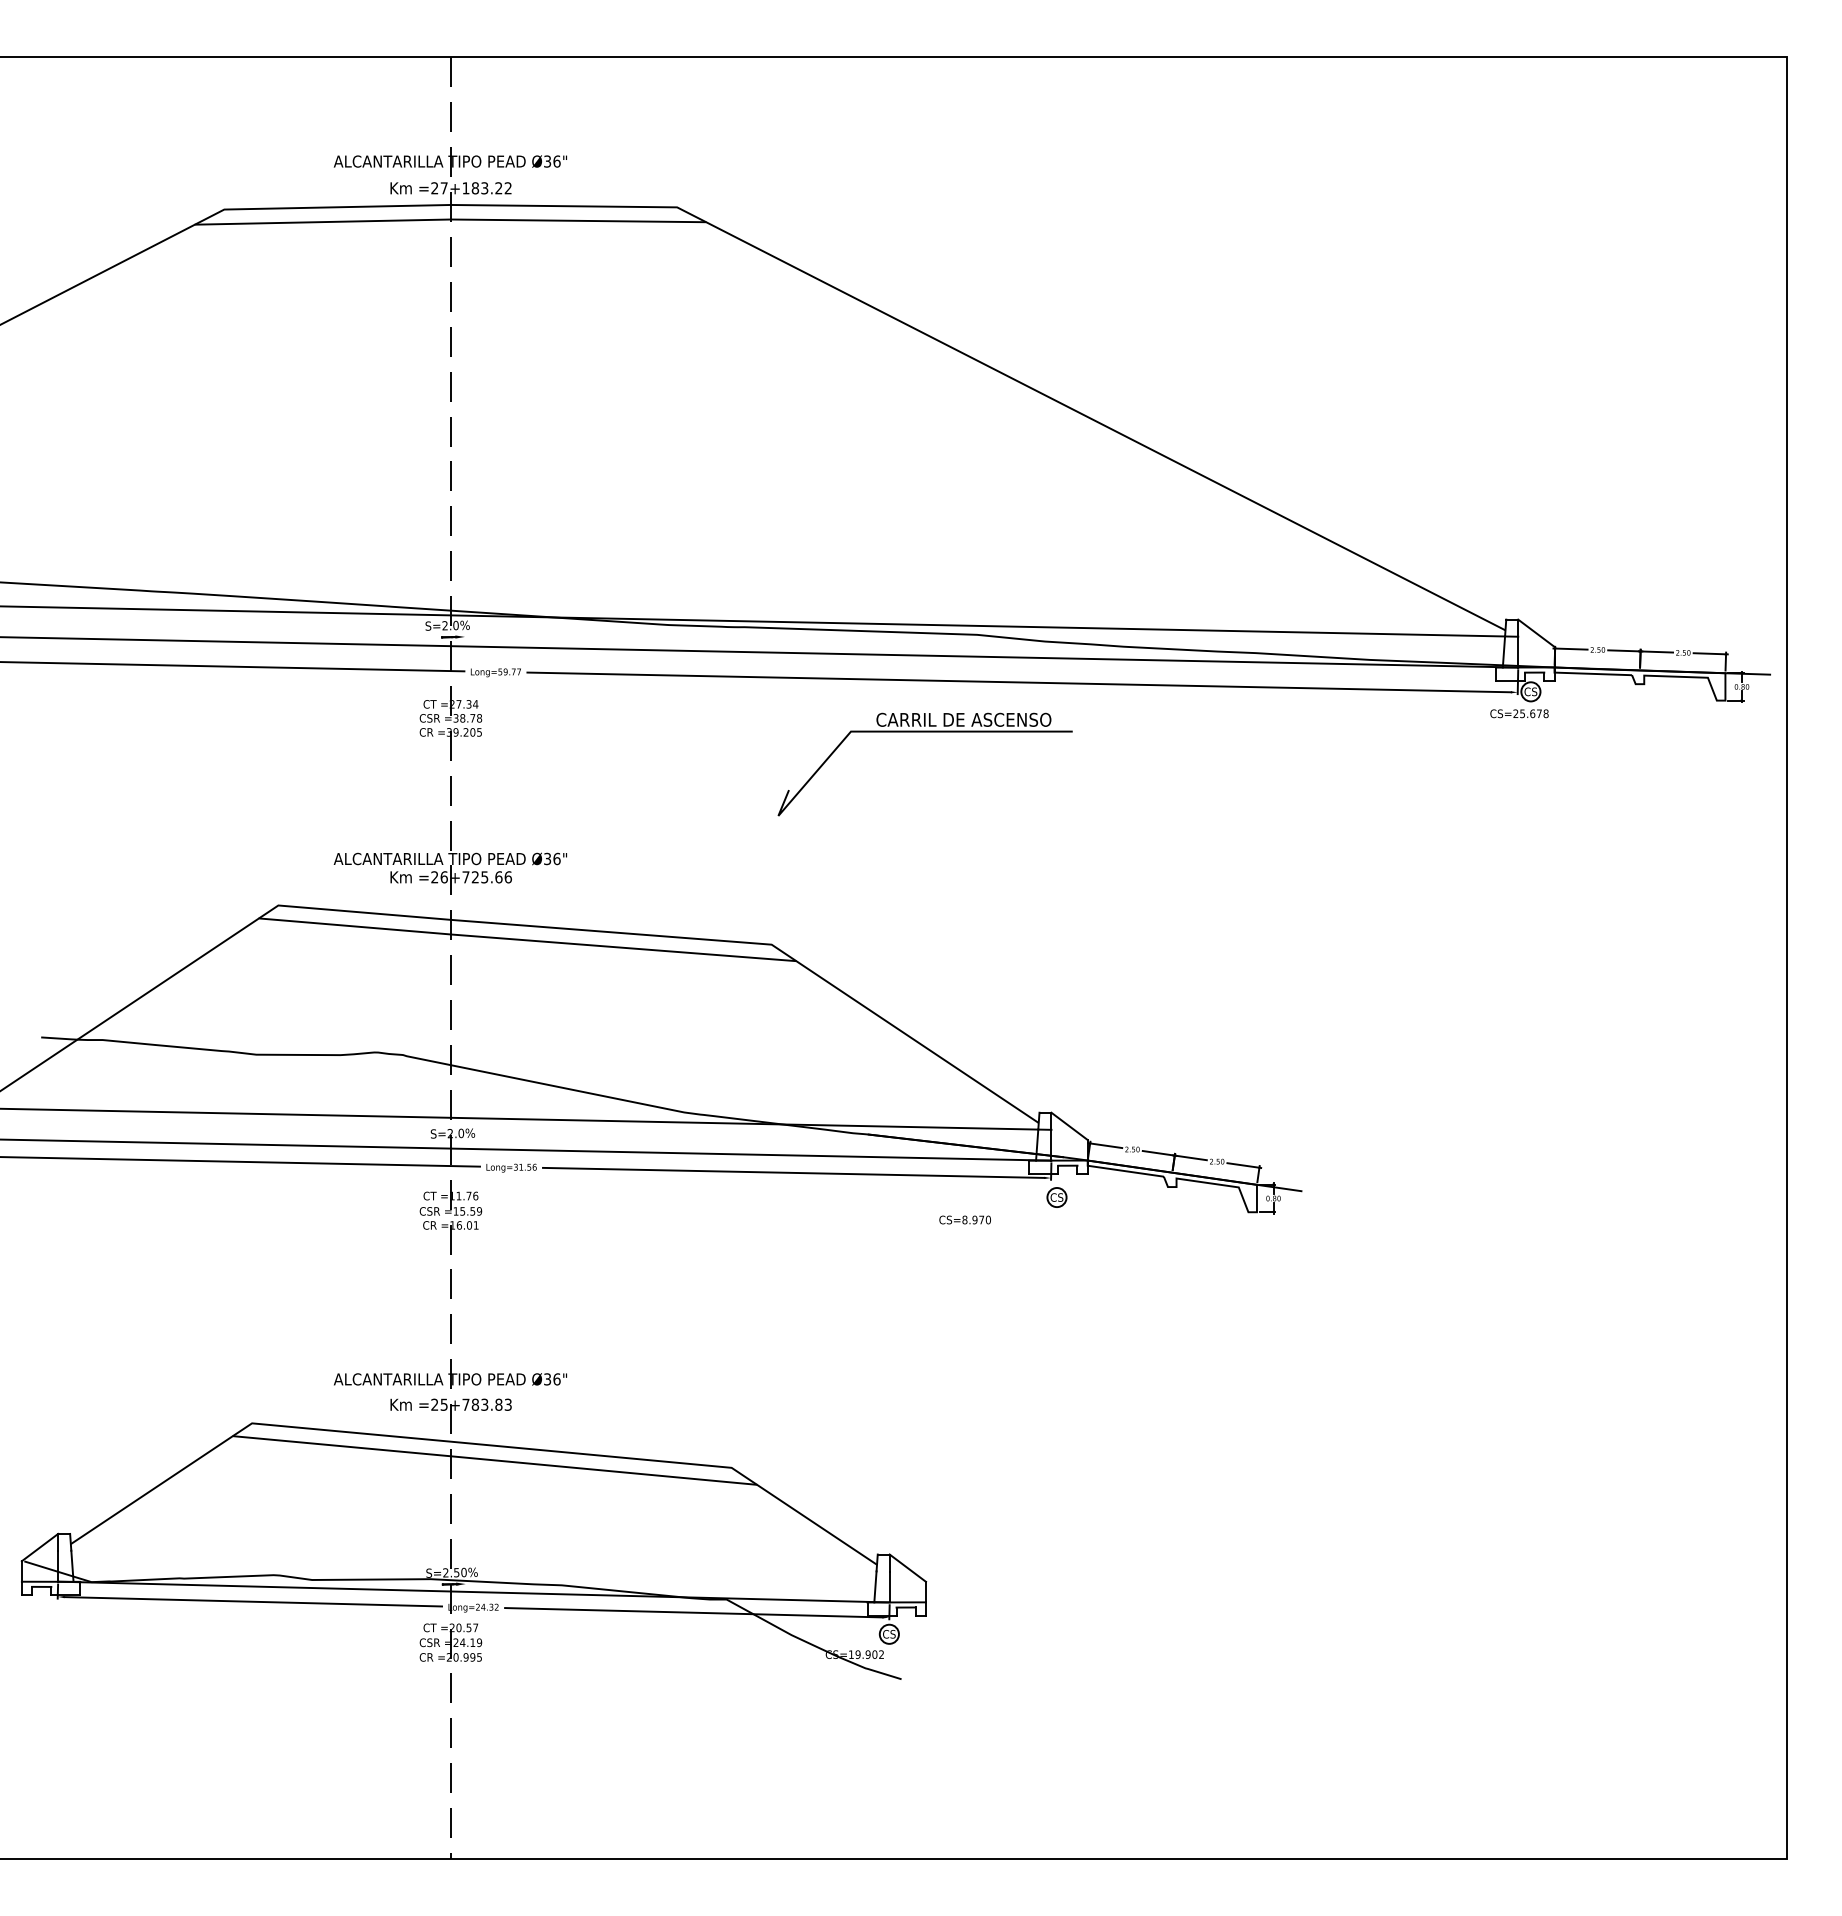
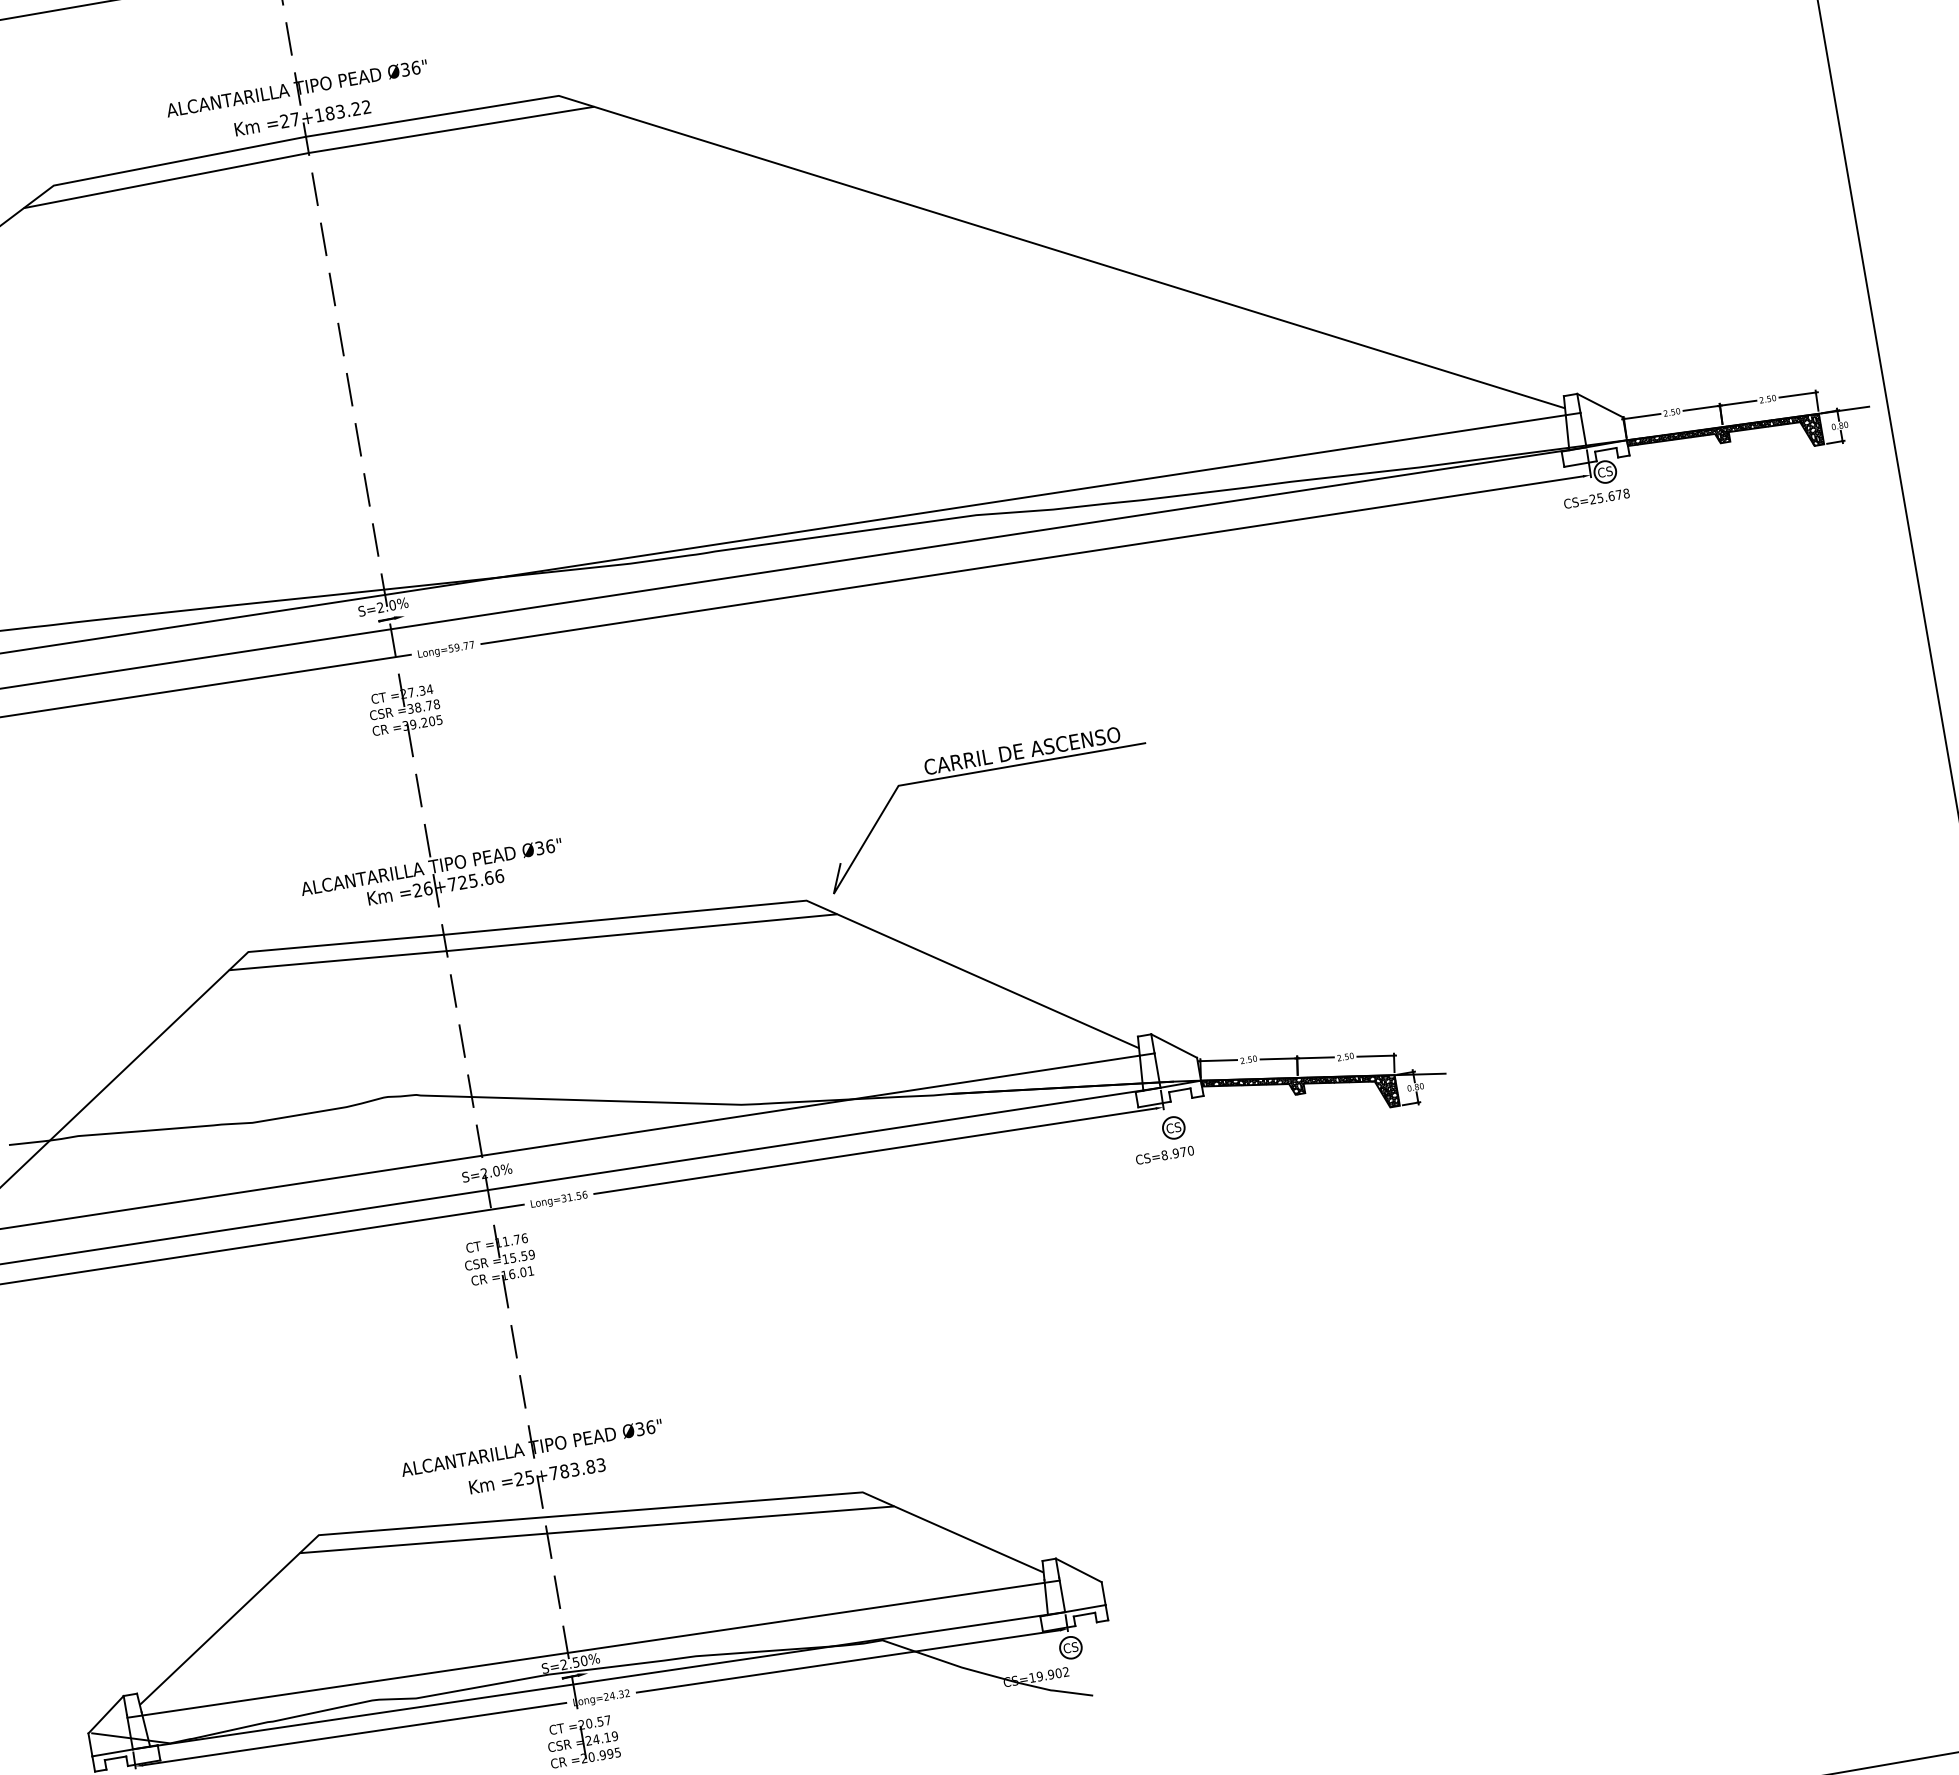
hatch: (1639, 683) -> (1724, 441), added
part: (924, 732) -> (980, 772), moved
hatch: (1171, 1186) -> (1299, 1093), added
text: (964, 1219) -> (1164, 1154), moved
line: (473, 1563) -> (593, 1648), added

